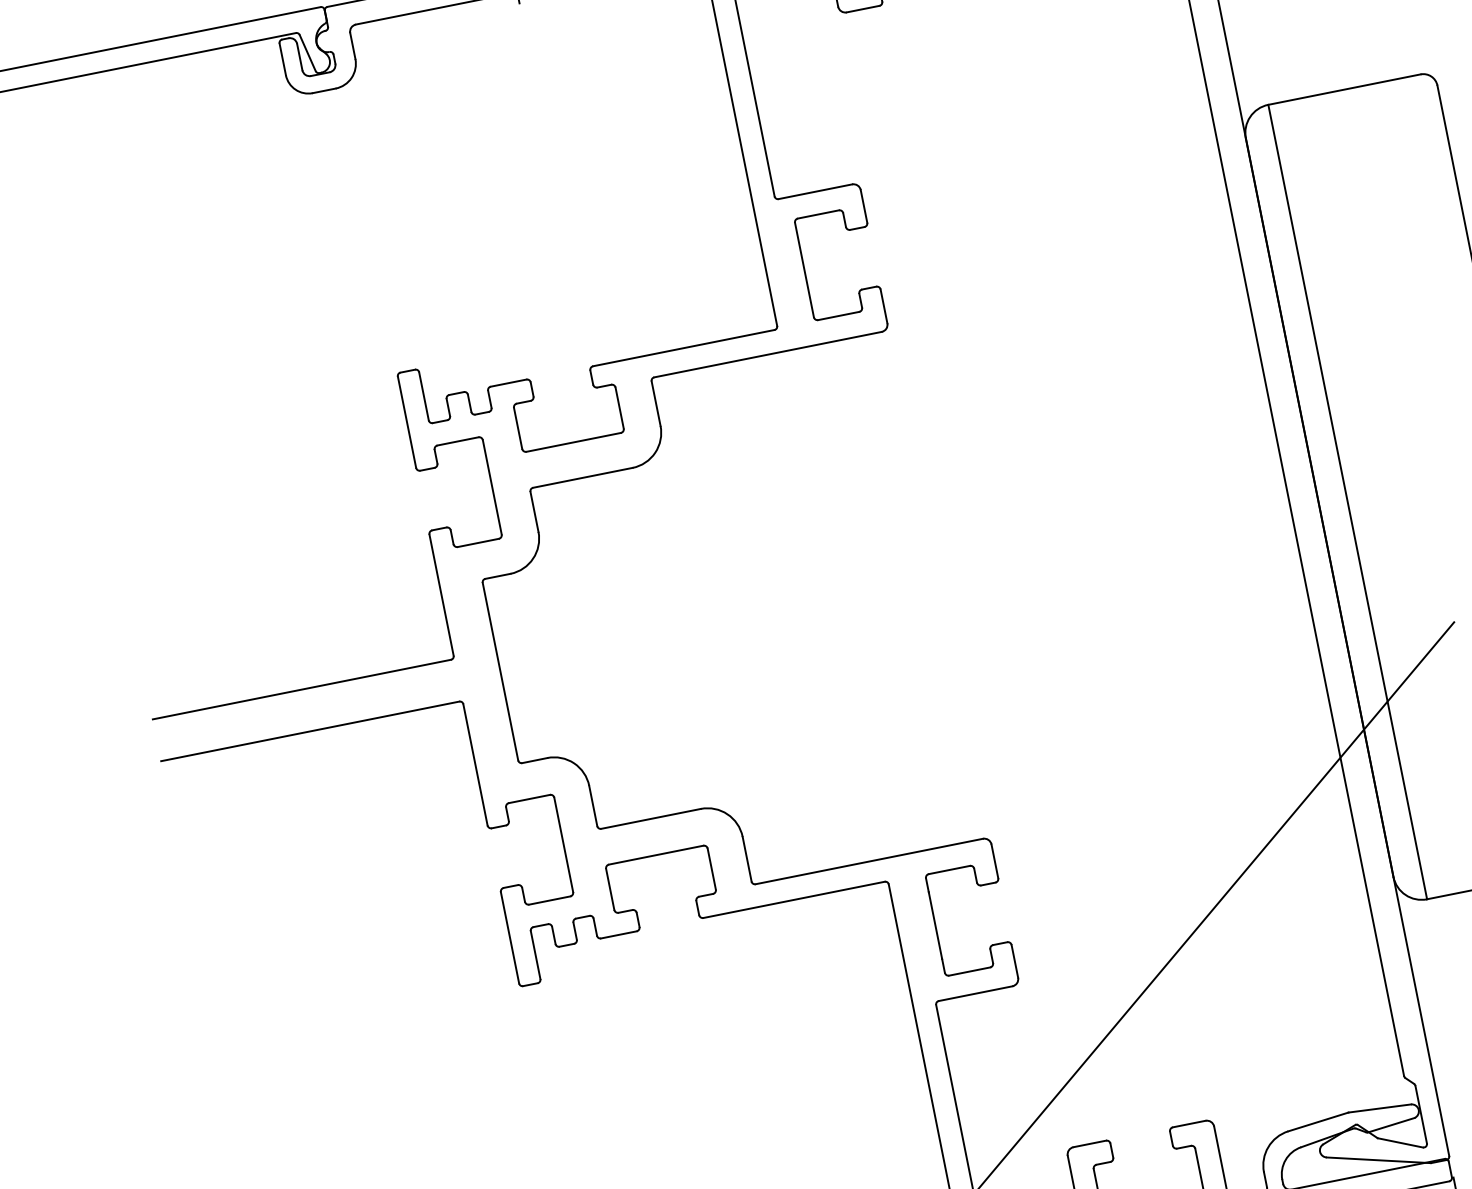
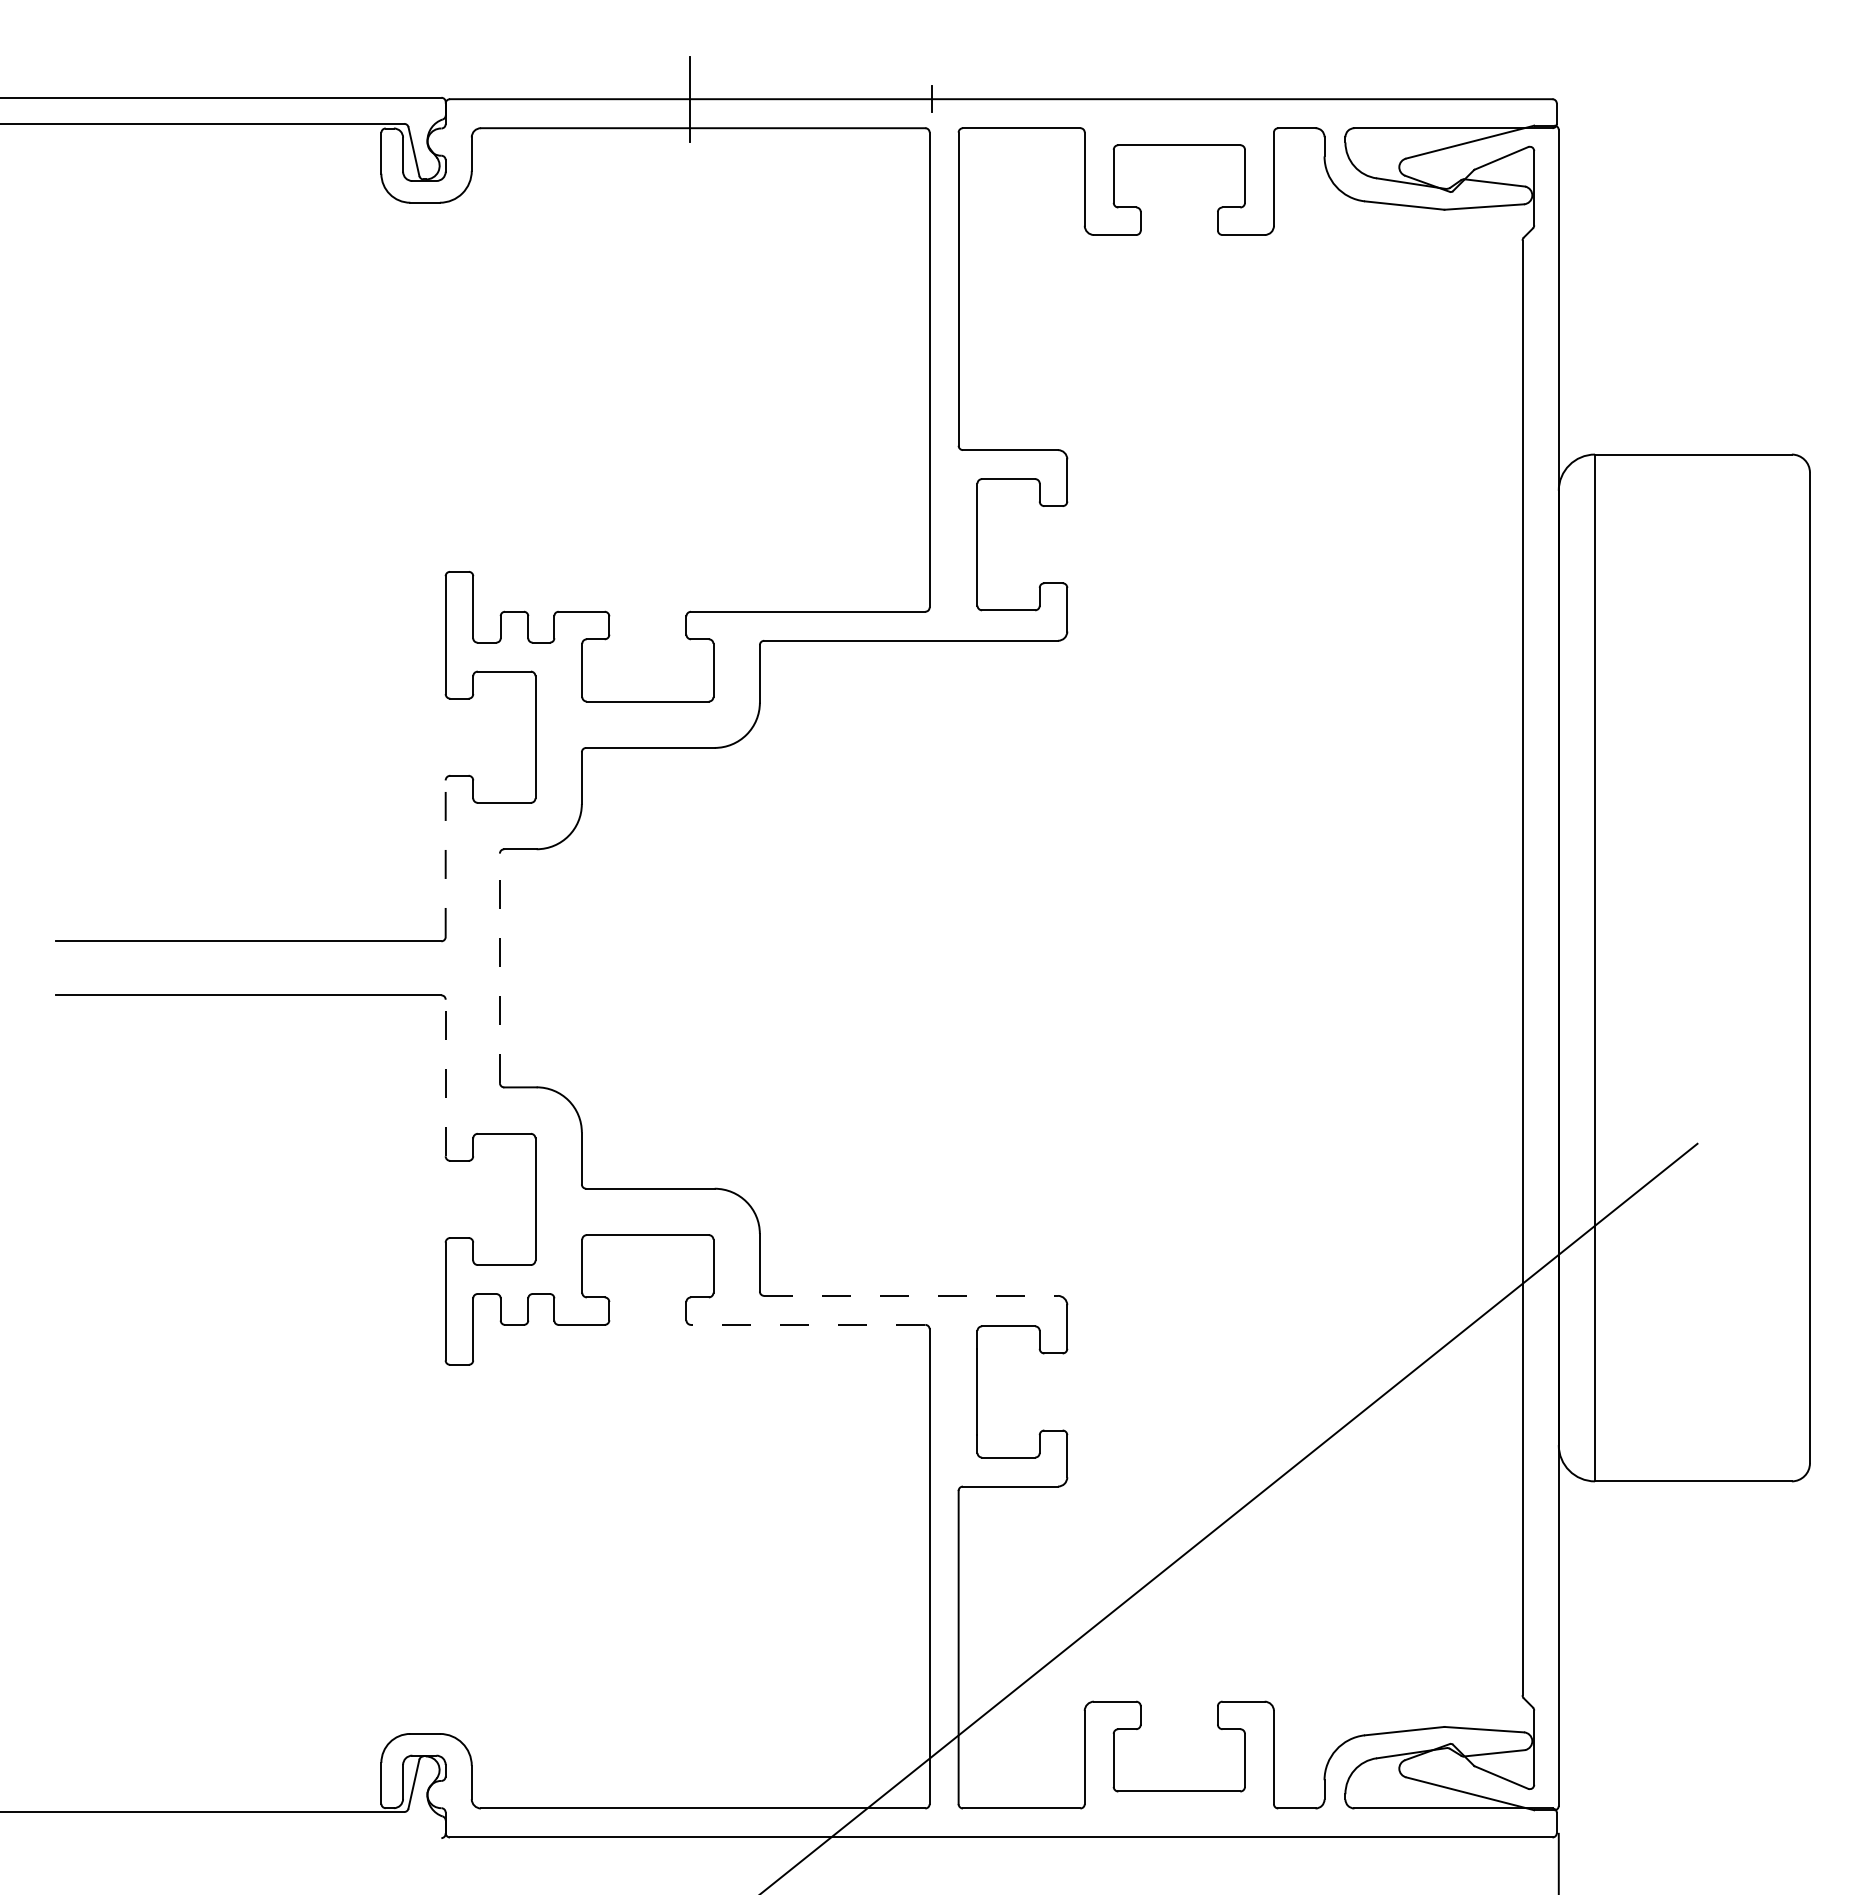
line: (441, 595) -> (445, 858), solid -> dashed
line: (500, 671) -> (499, 968), solid -> dashed
line: (475, 764) -> (445, 1077), solid -> dashed
line: (869, 861) -> (911, 1295), solid -> dashed
line: (793, 899) -> (807, 1324), solid -> dashed

